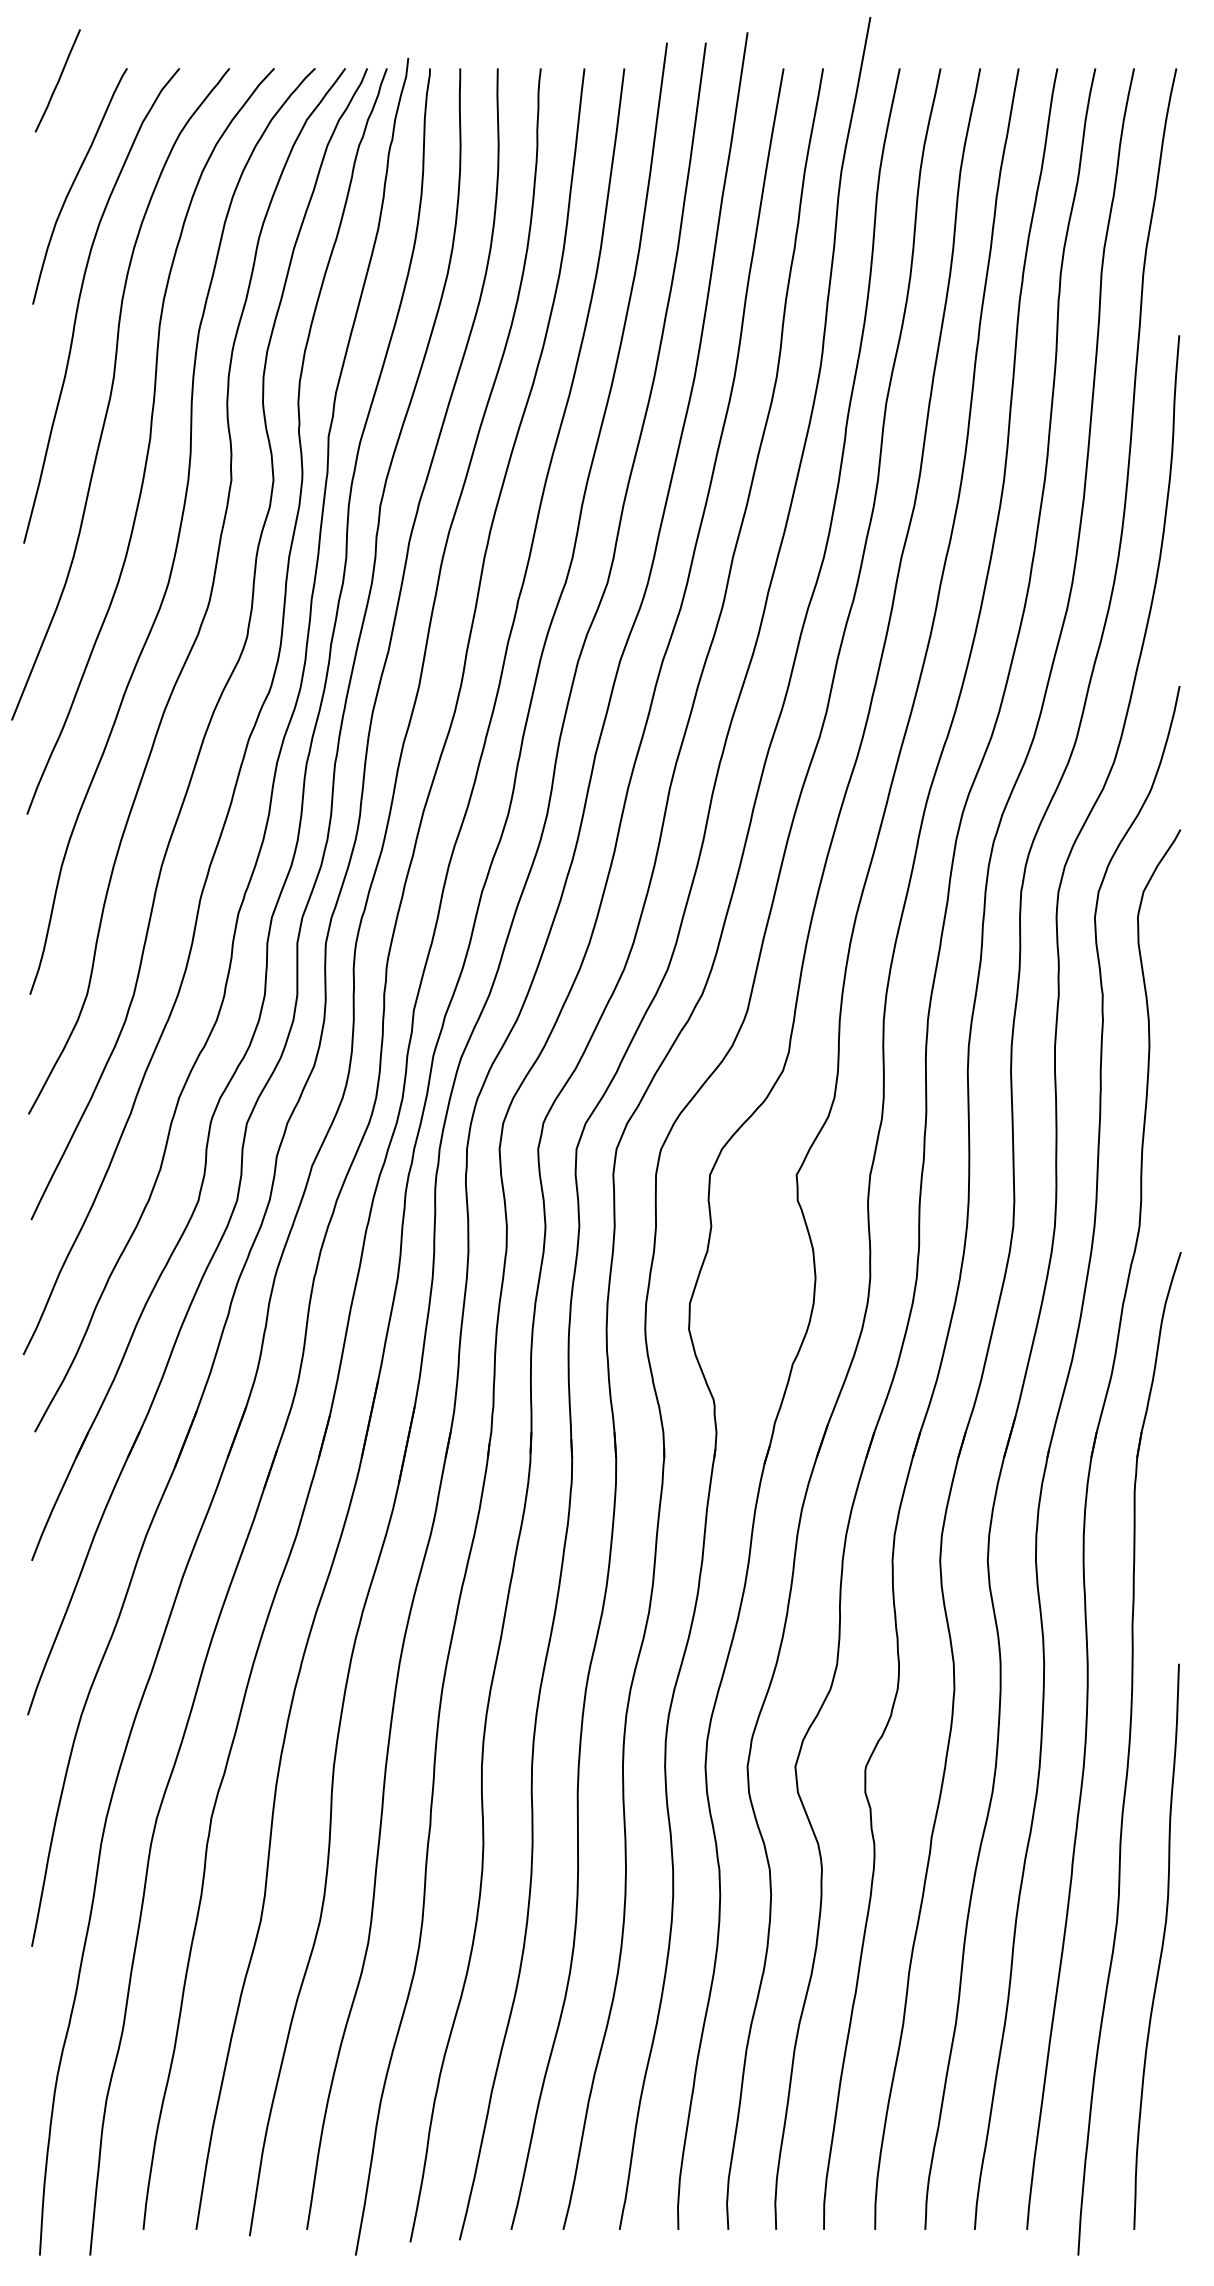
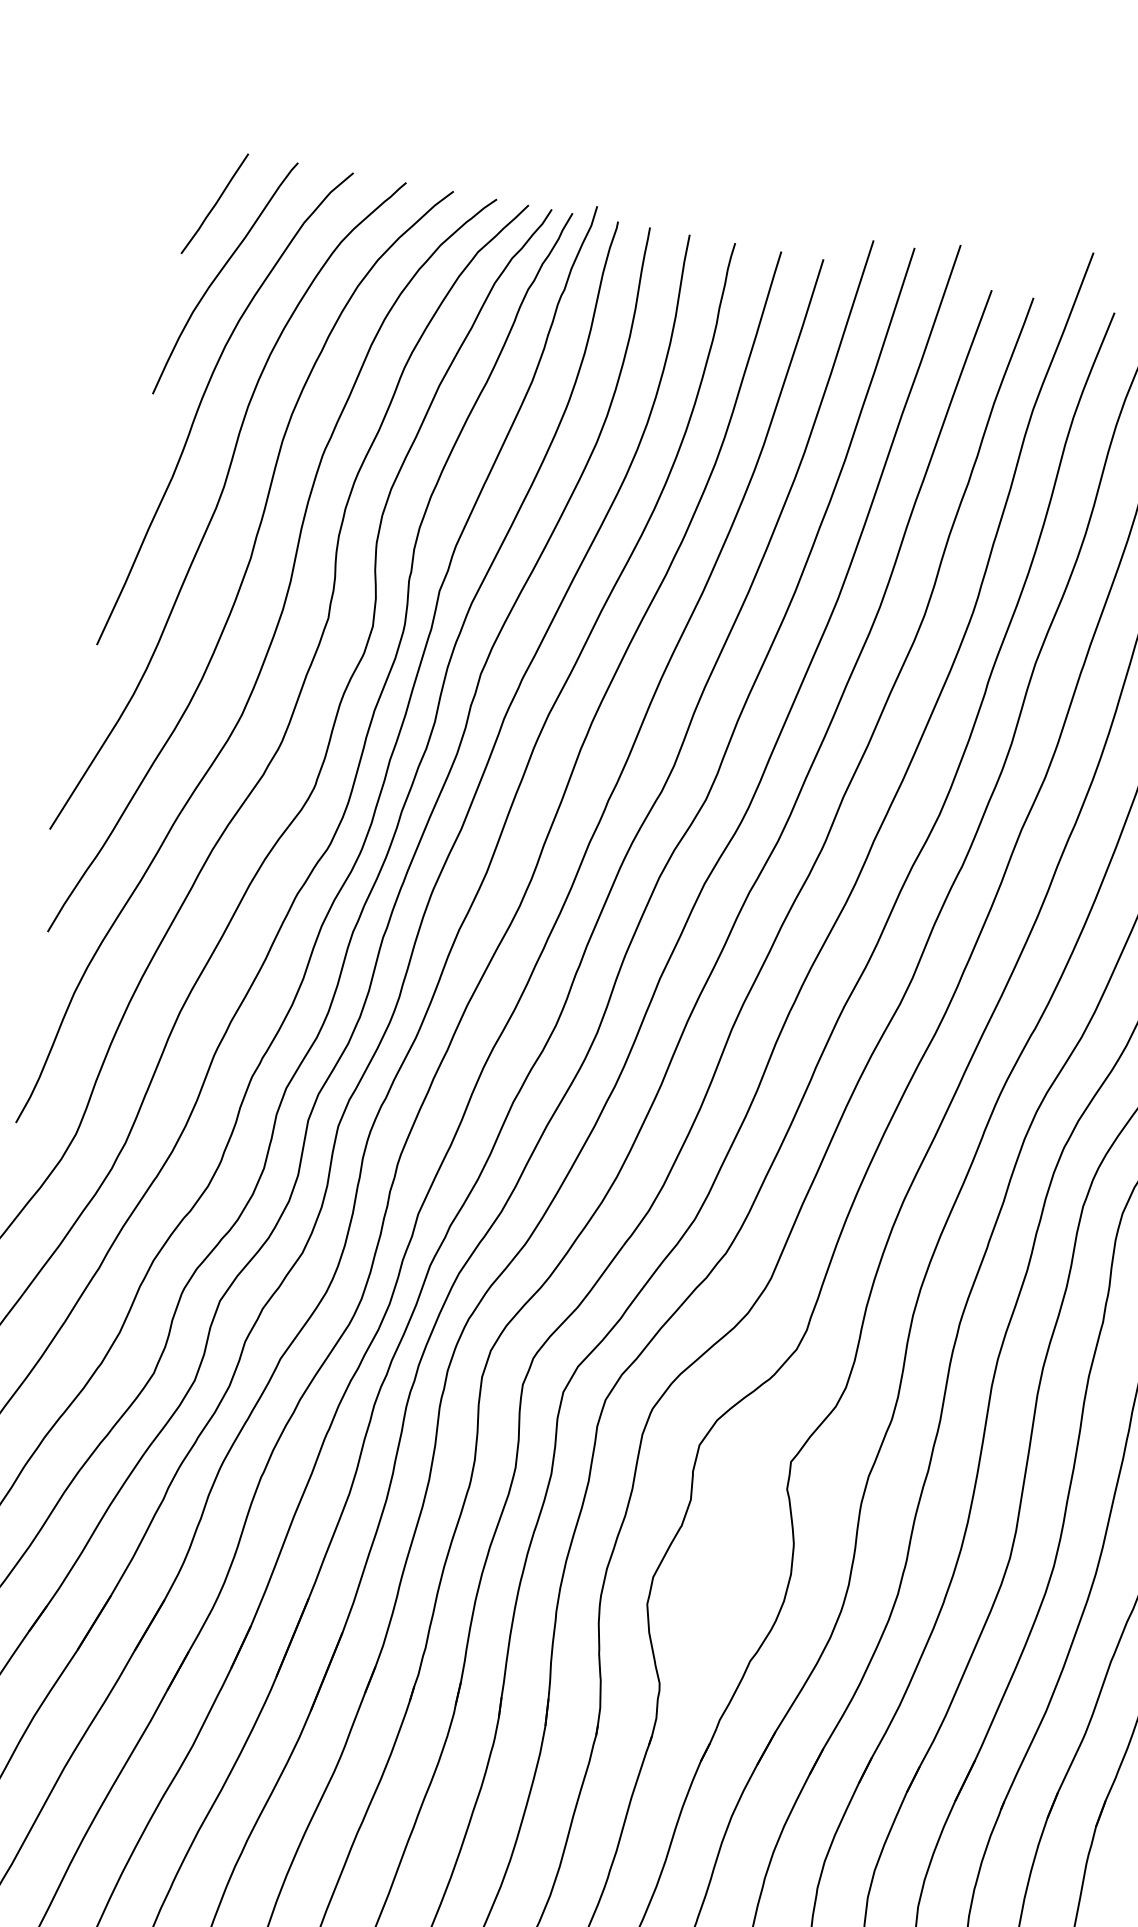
curve: (58, 80) -> (215, 203), moved

